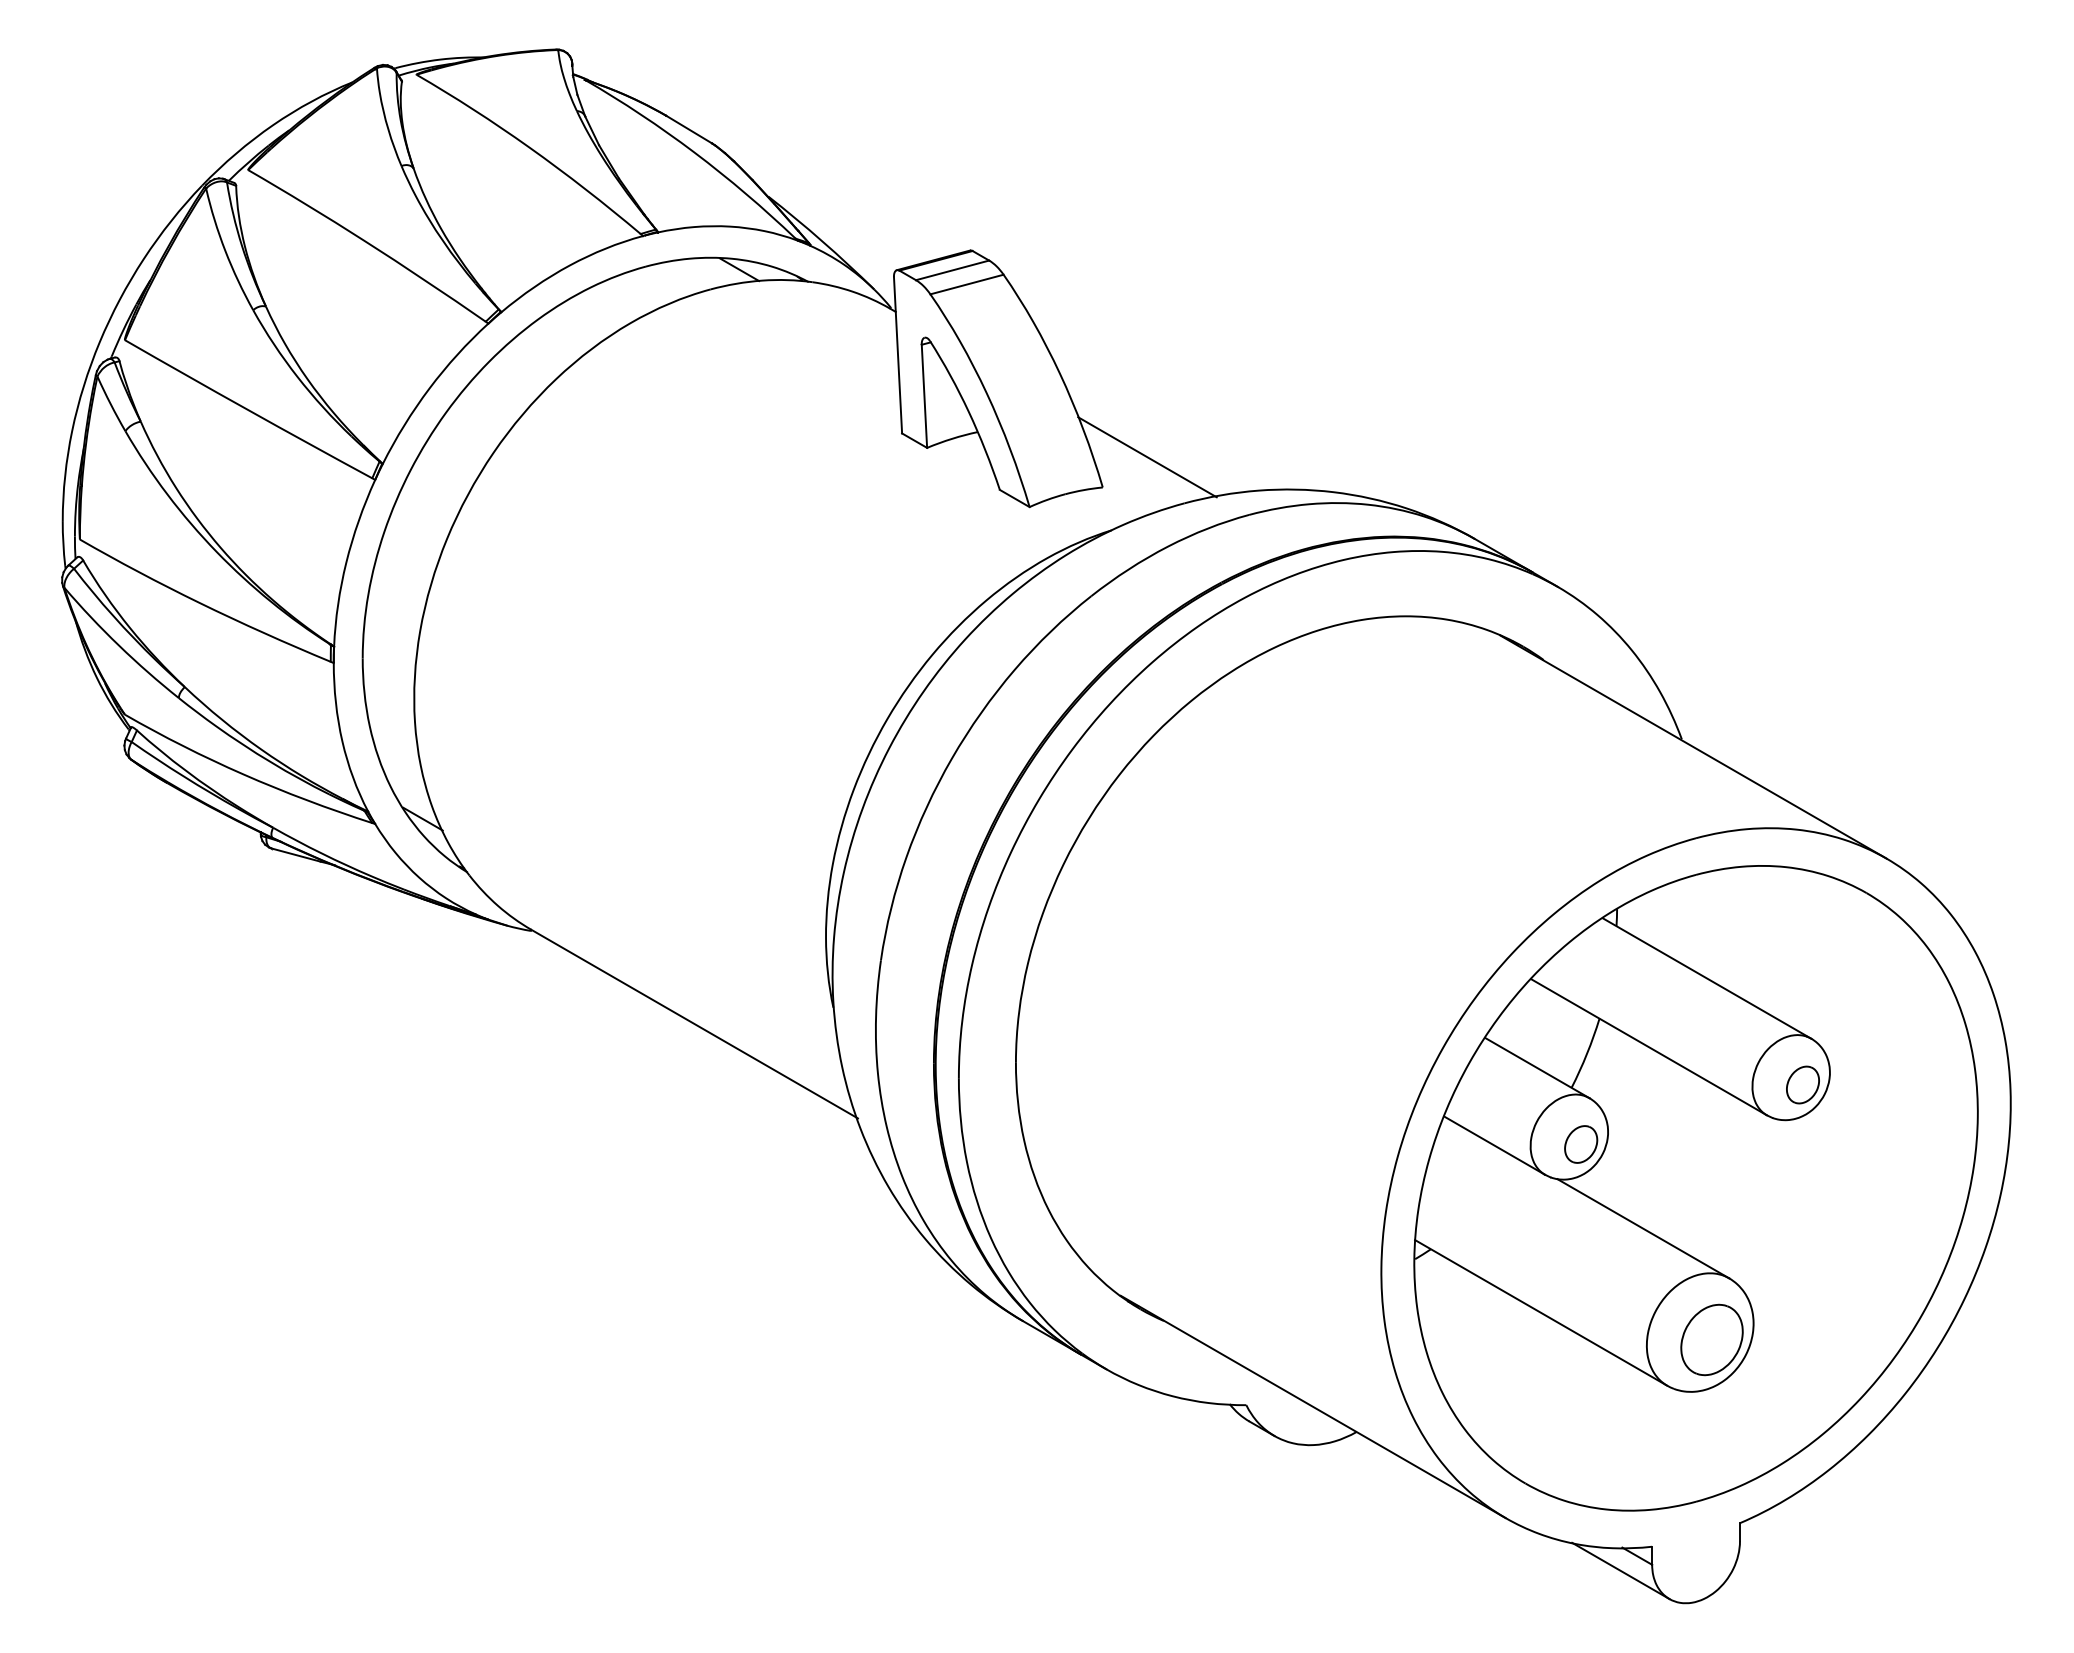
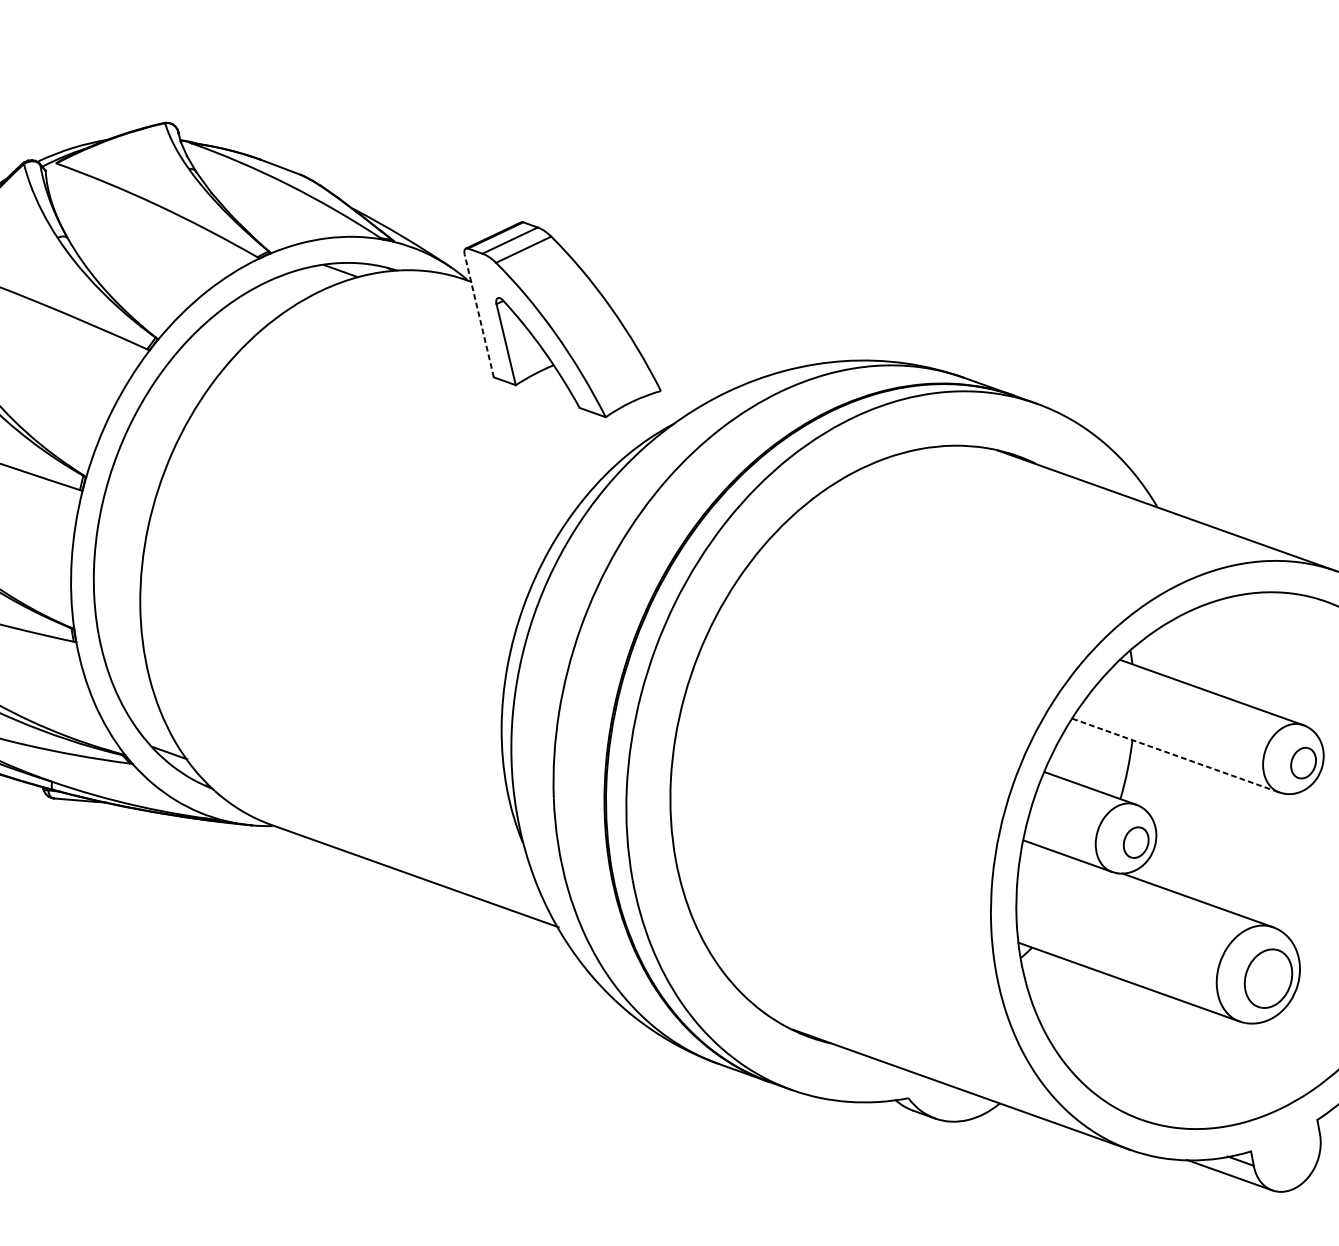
line: (898, 354) -> (479, 315), solid -> dashed
line: (1147, 457) -> (692, 360), removed
line: (1649, 1047) -> (1176, 755), solid -> dashed

